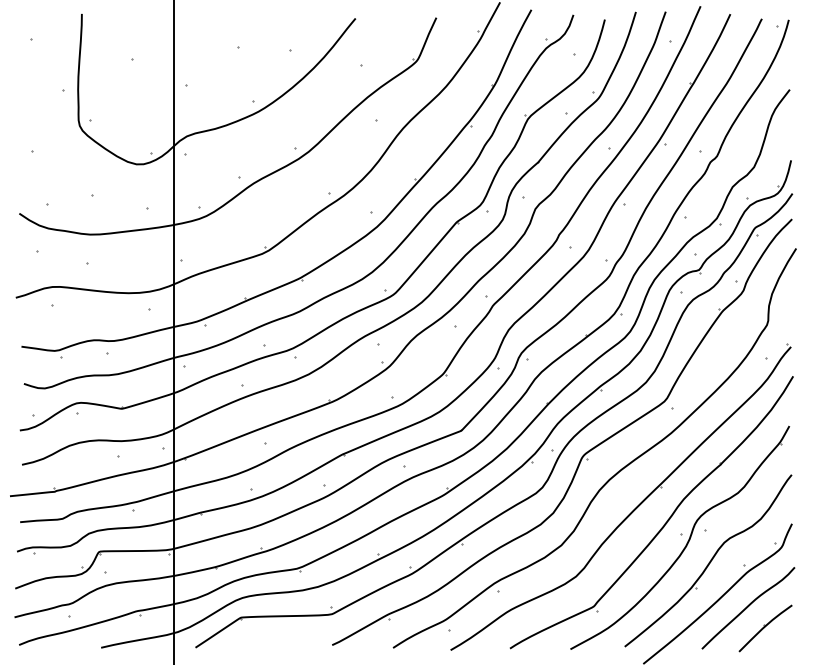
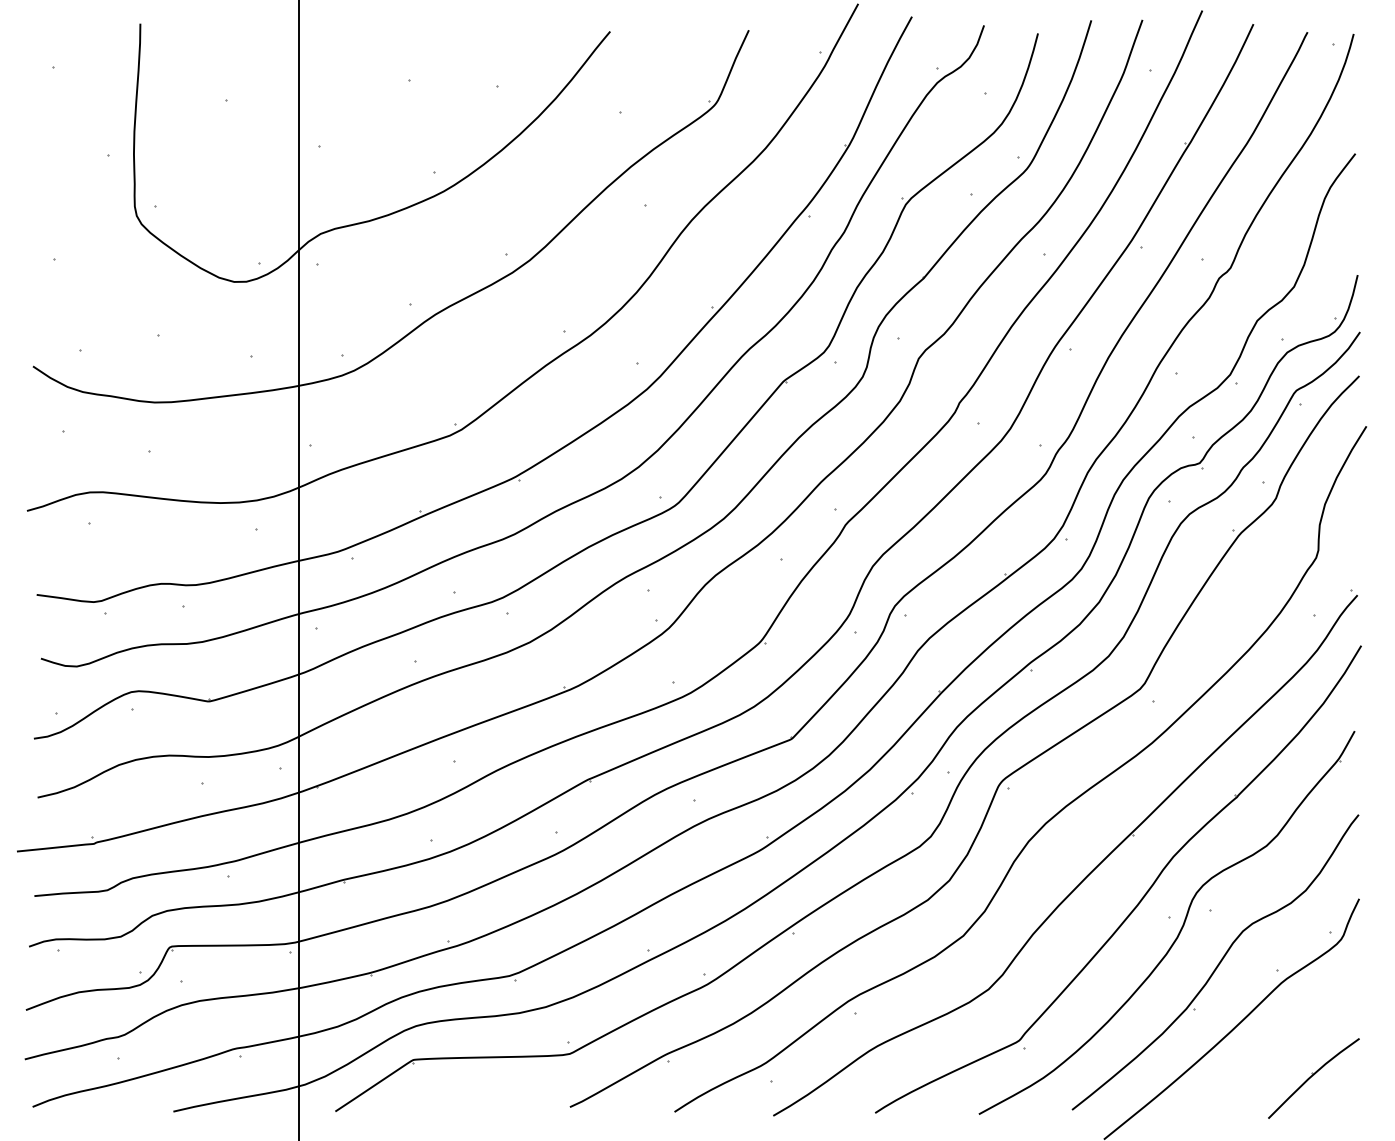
curve: (748, 607) -> (1284, 1042), removed

